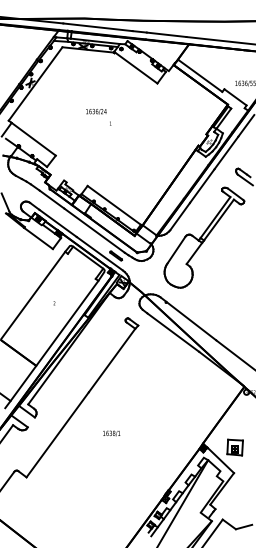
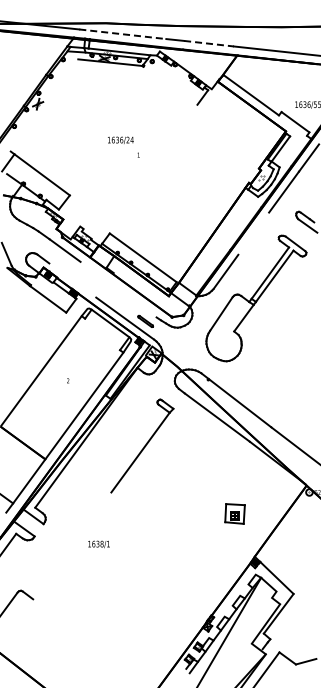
line: (97, 27) -> (122, 34), solid -> dashed
line: (167, 34) -> (209, 43), solid -> dashed
line: (135, 67) -> (170, 84), removed
line: (35, 84) -> (44, 105), removed
line: (202, 185) -> (253, 233), removed
line: (57, 223) -> (72, 280), removed
line: (94, 230) -> (118, 289), removed
text: (111, 433) -> (98, 544), moved
line: (57, 434) -> (72, 545), removed
part: (234, 447) -> (234, 513), moved

